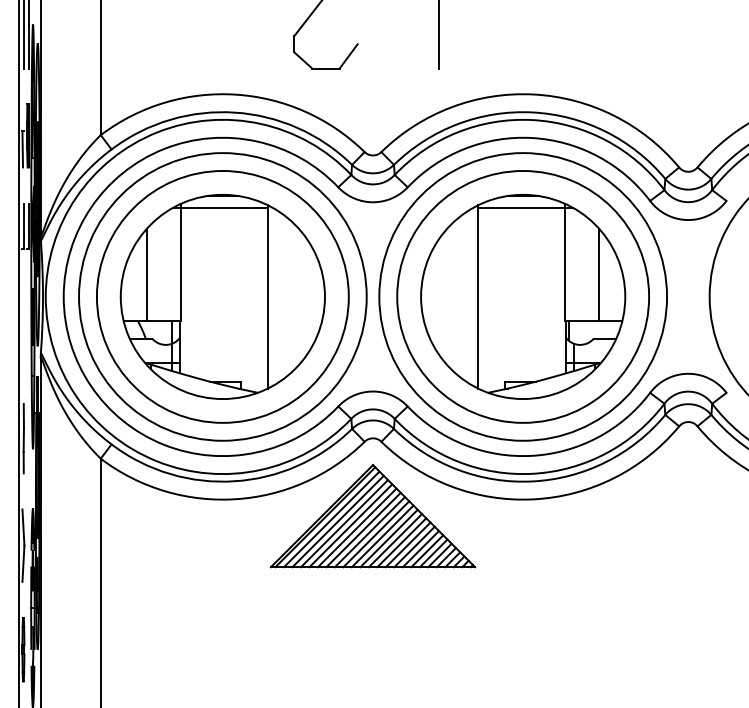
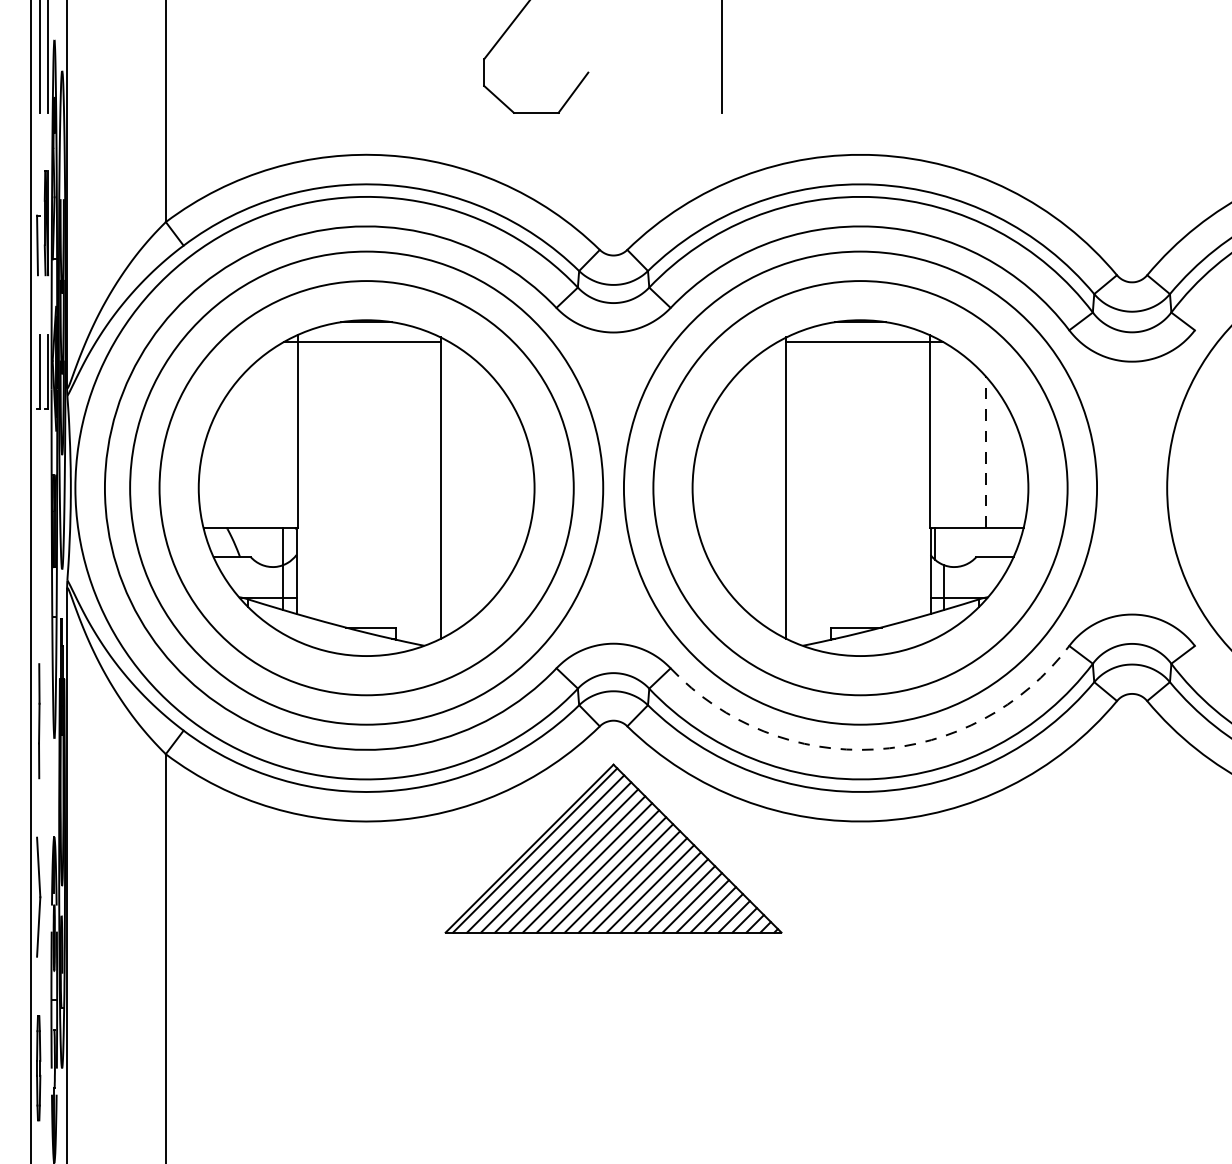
line: (146, 274) -> (241, 451), removed
line: (599, 274) -> (986, 451), solid -> dashed
arc: (532, 455) -> (875, 748), solid -> dashed

